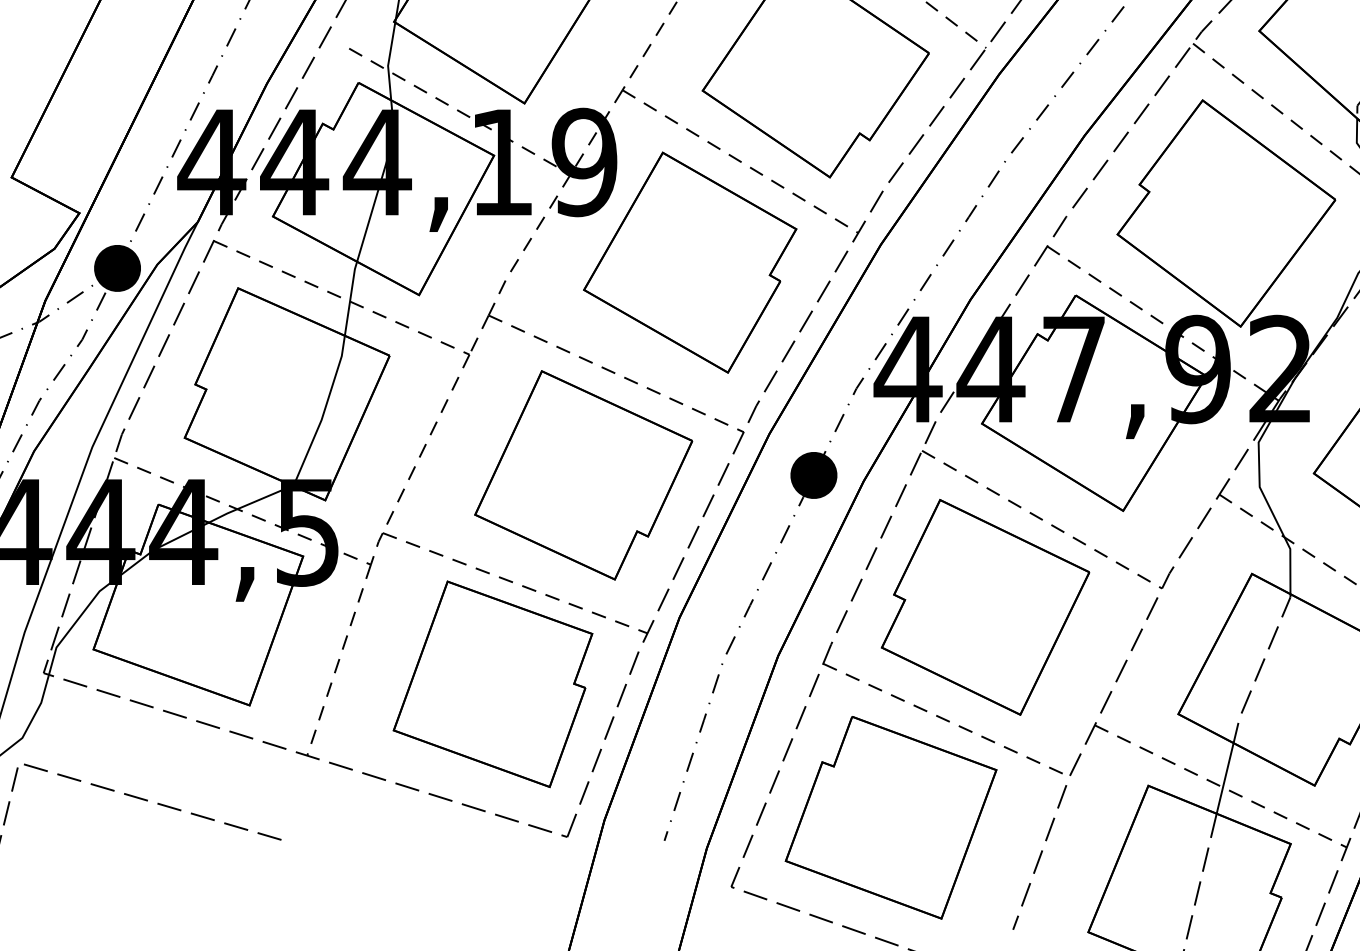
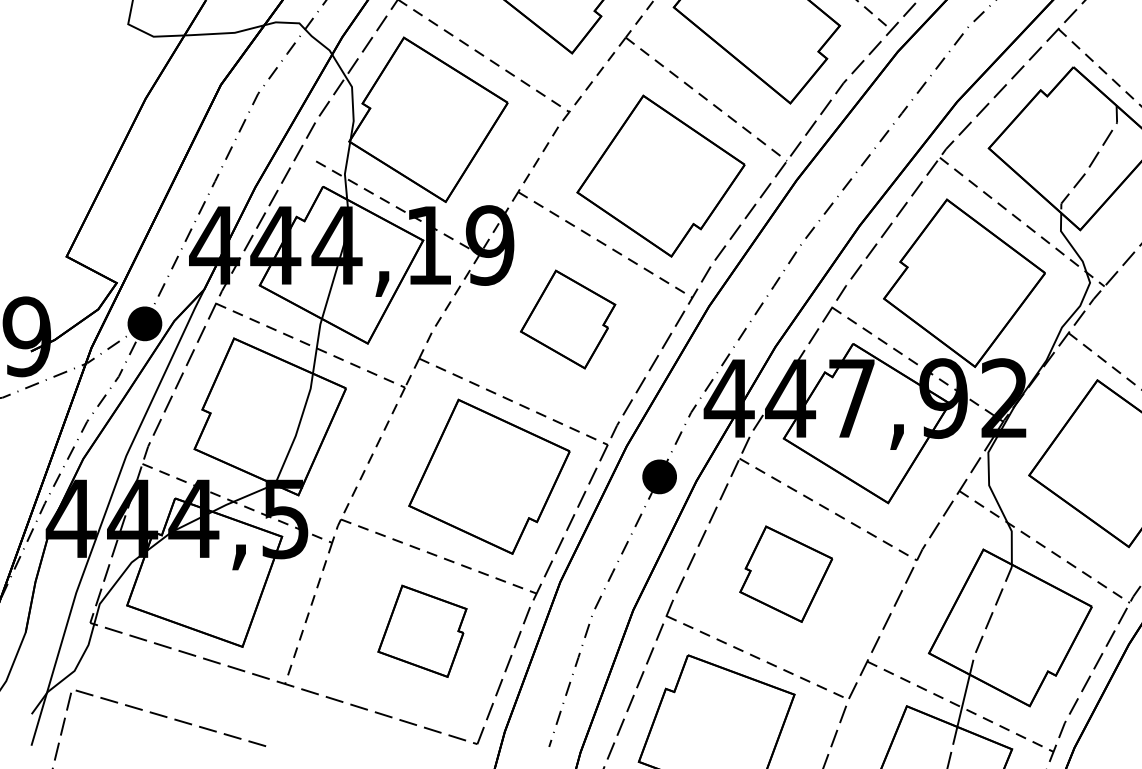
part: (689, 262) -> (567, 319), size x0.6
part: (984, 606) -> (785, 573), size x0.6
part: (493, 684) -> (422, 631), size x0.6

